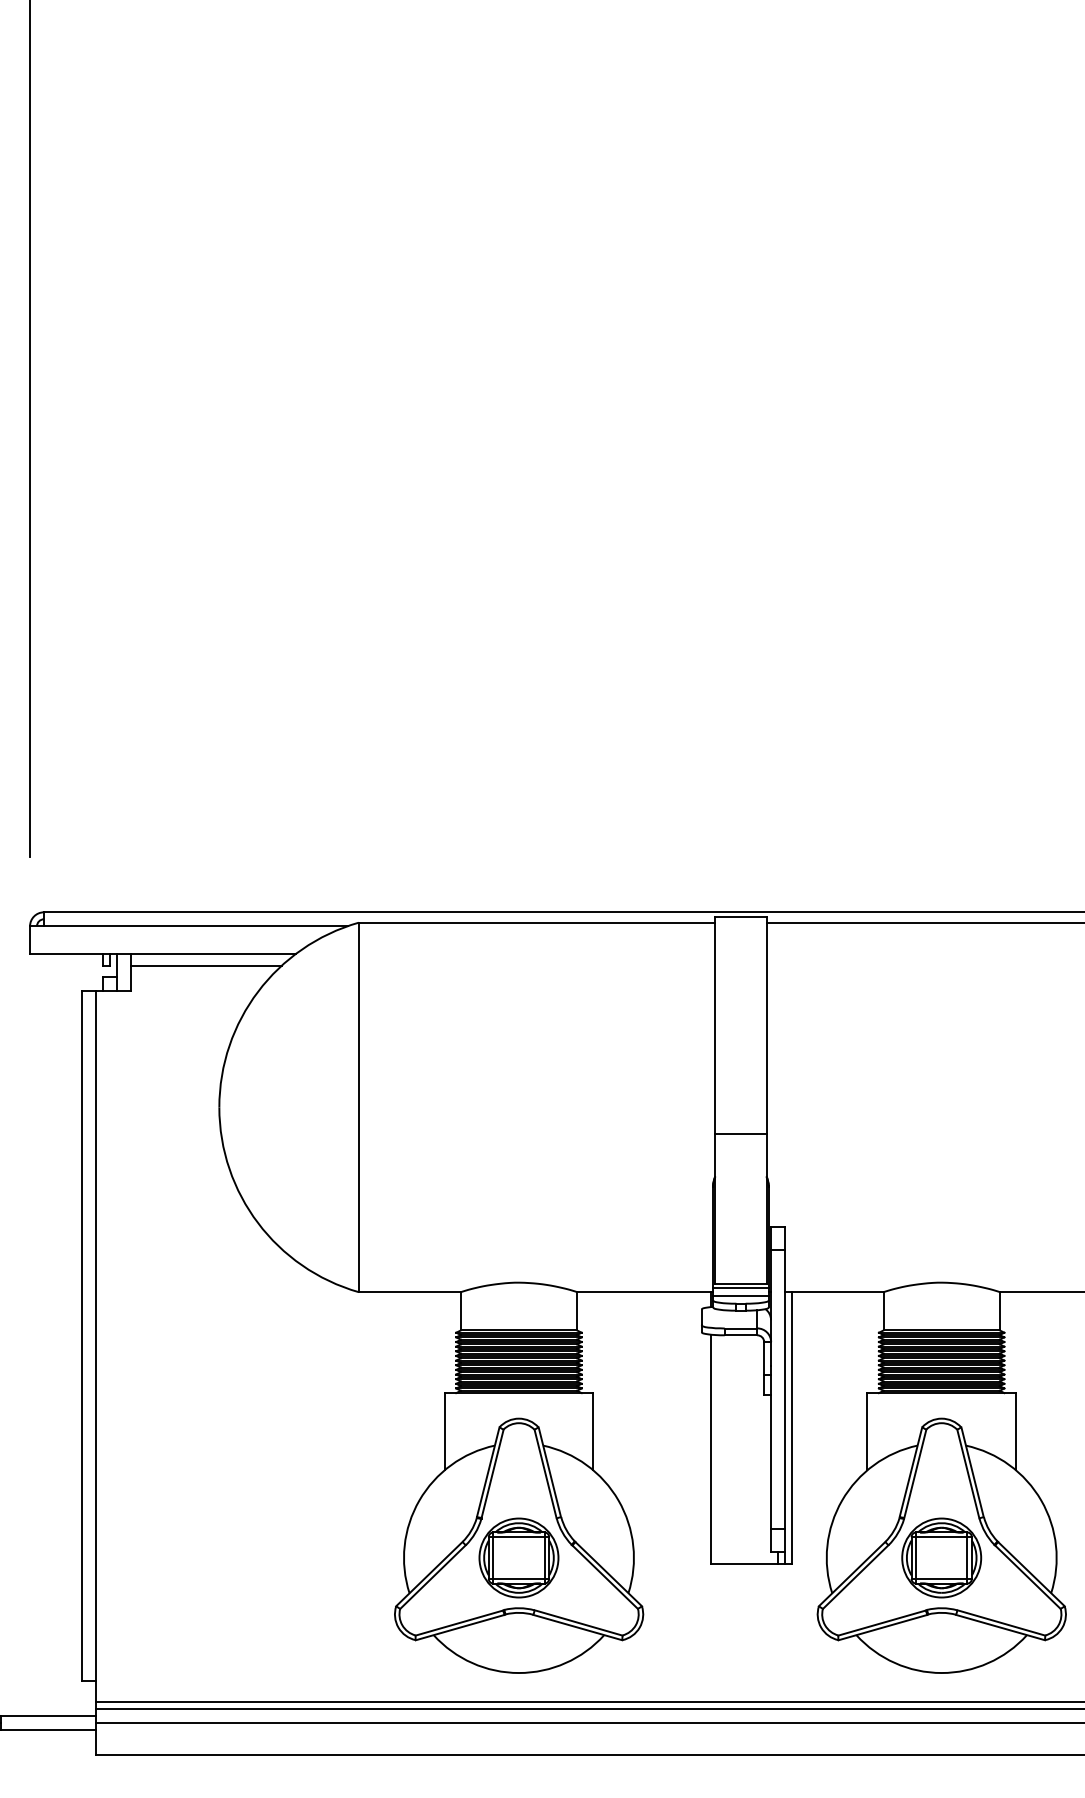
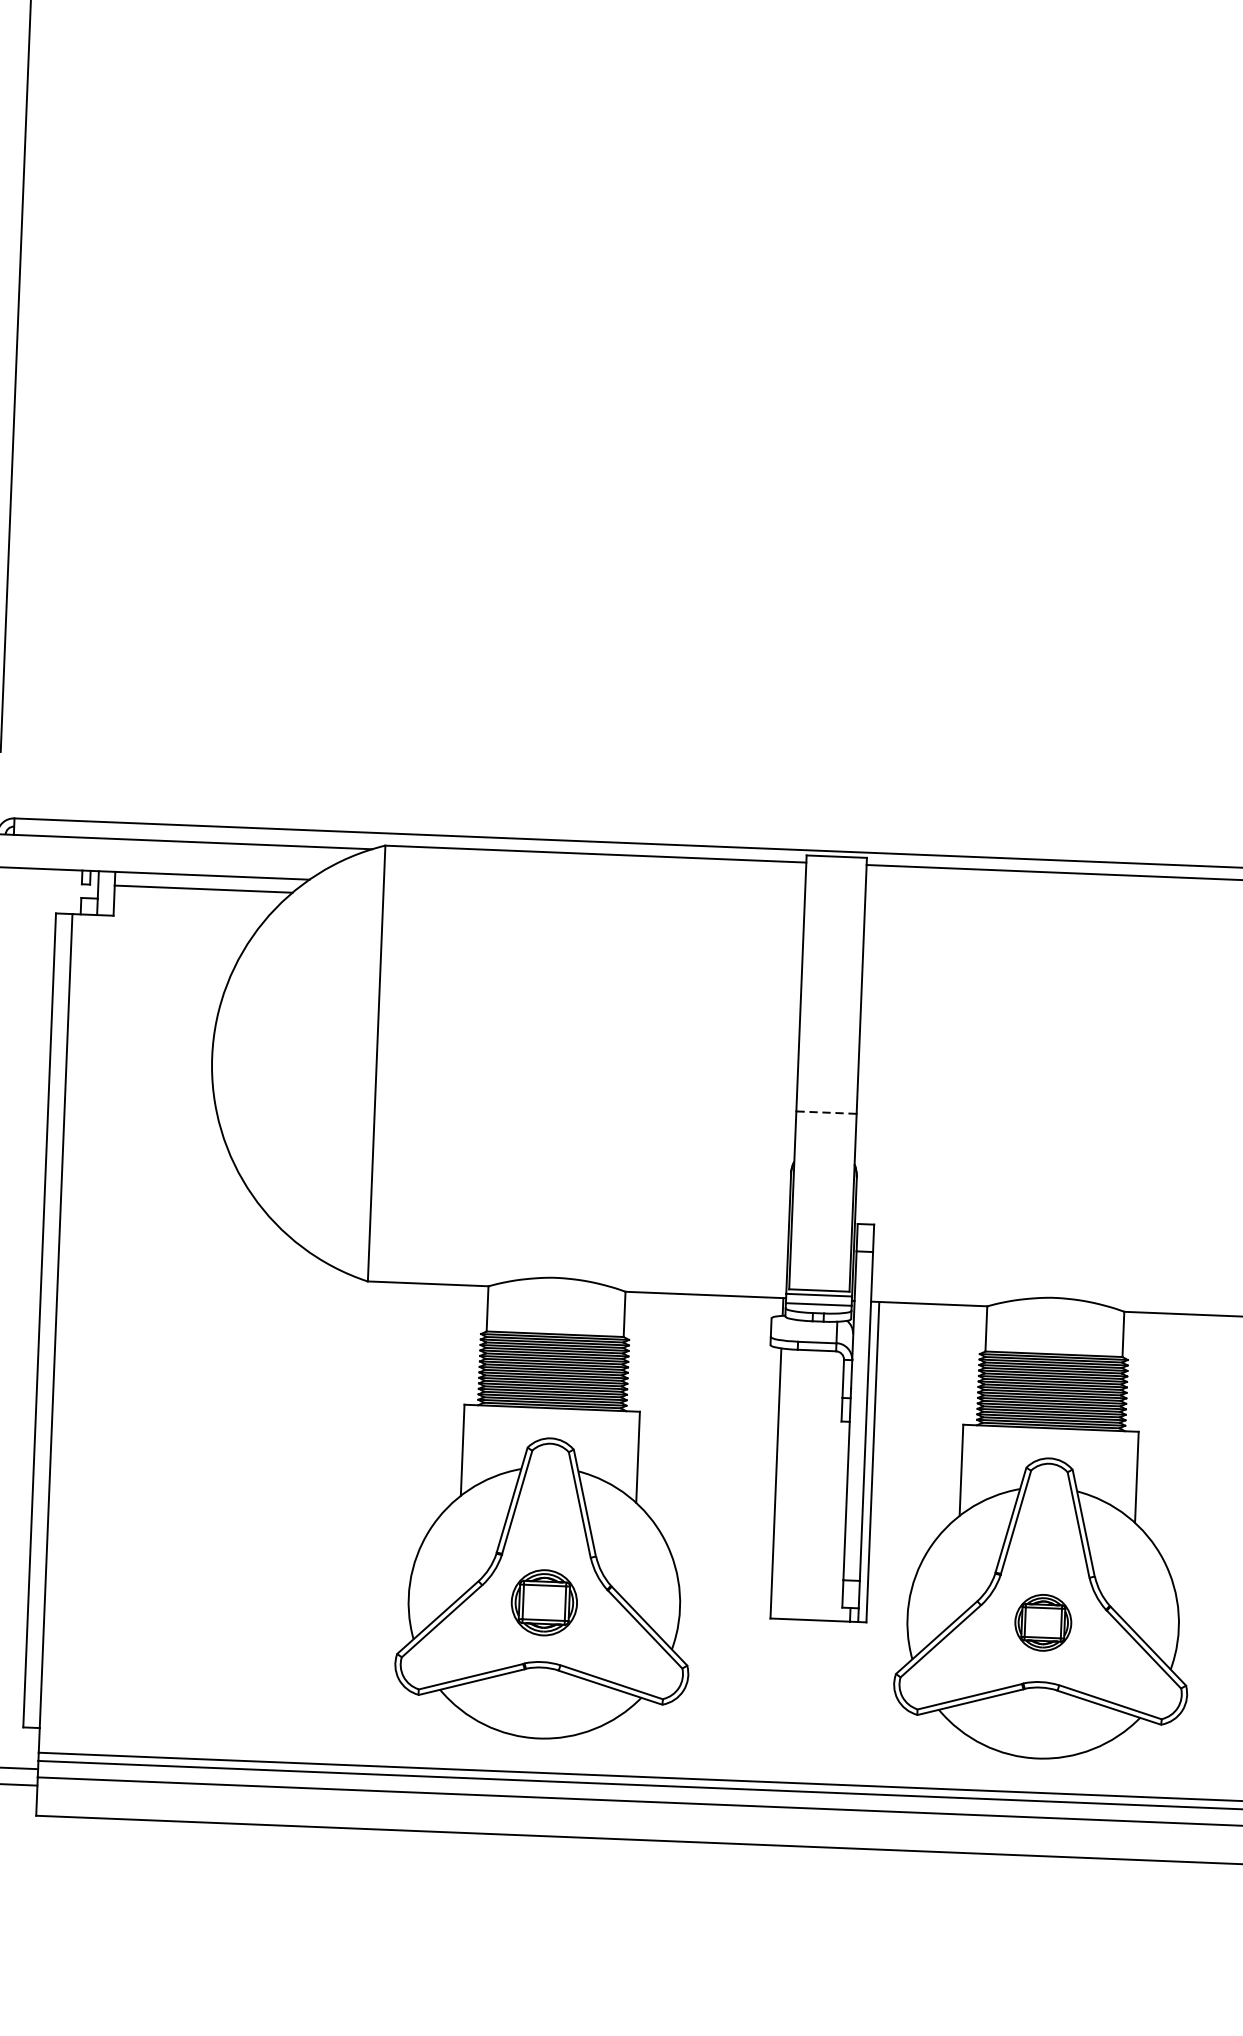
line: (741, 1133) -> (827, 1112), solid -> dashed
part: (518, 1557) -> (543, 1602), size x0.7
part: (941, 1557) -> (1042, 1622), size x0.6

